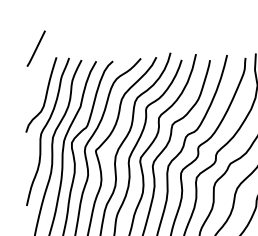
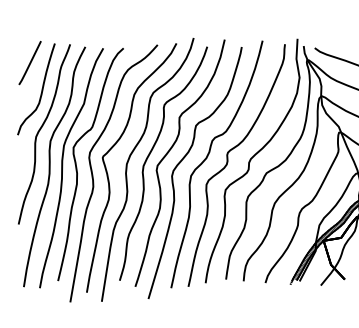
line: (35, 49) -> (29, 63), moved

